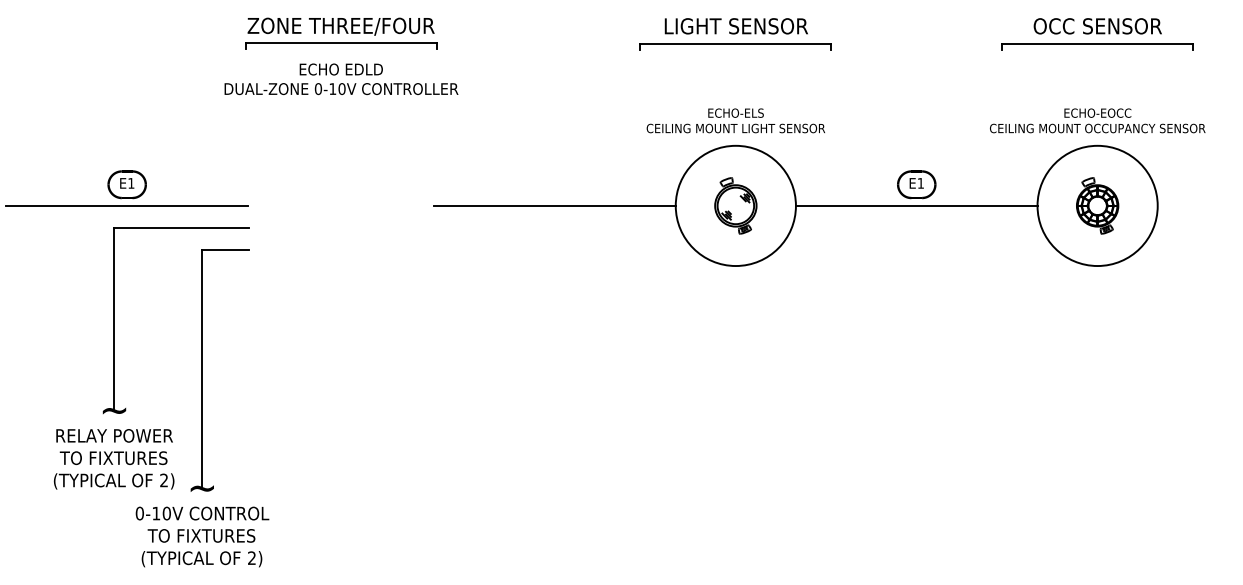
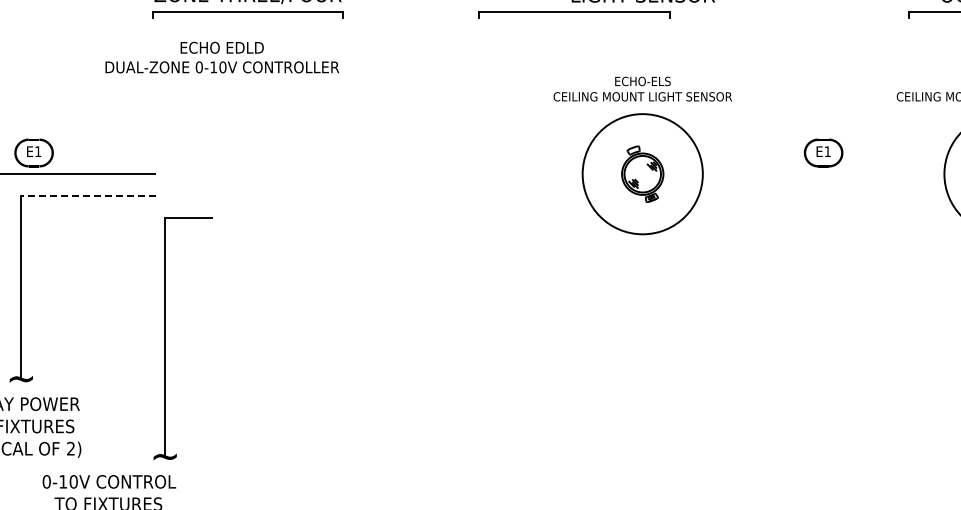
part: (735, 46) -> (574, 14), moved
text: (341, 79) -> (222, 57), moved
line: (554, 205) -> (461, 173), removed
line: (916, 205) -> (823, 173), removed
line: (180, 227) -> (87, 195), solid -> dashed
part: (202, 370) -> (165, 338), moved

